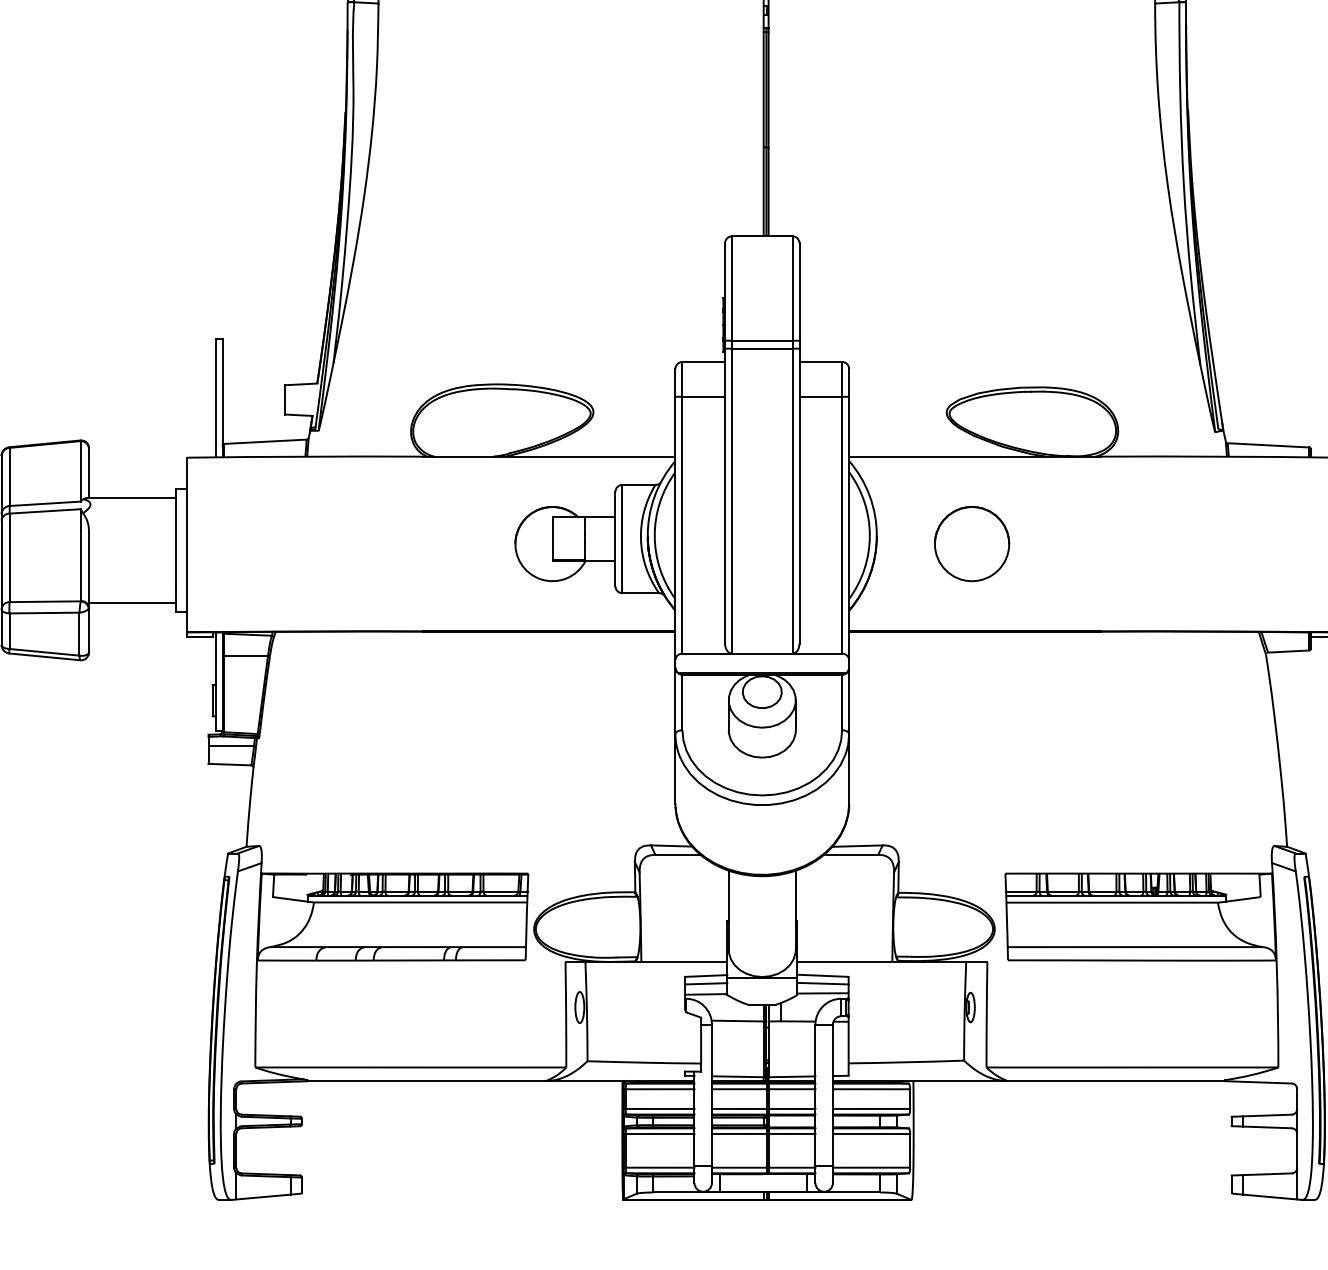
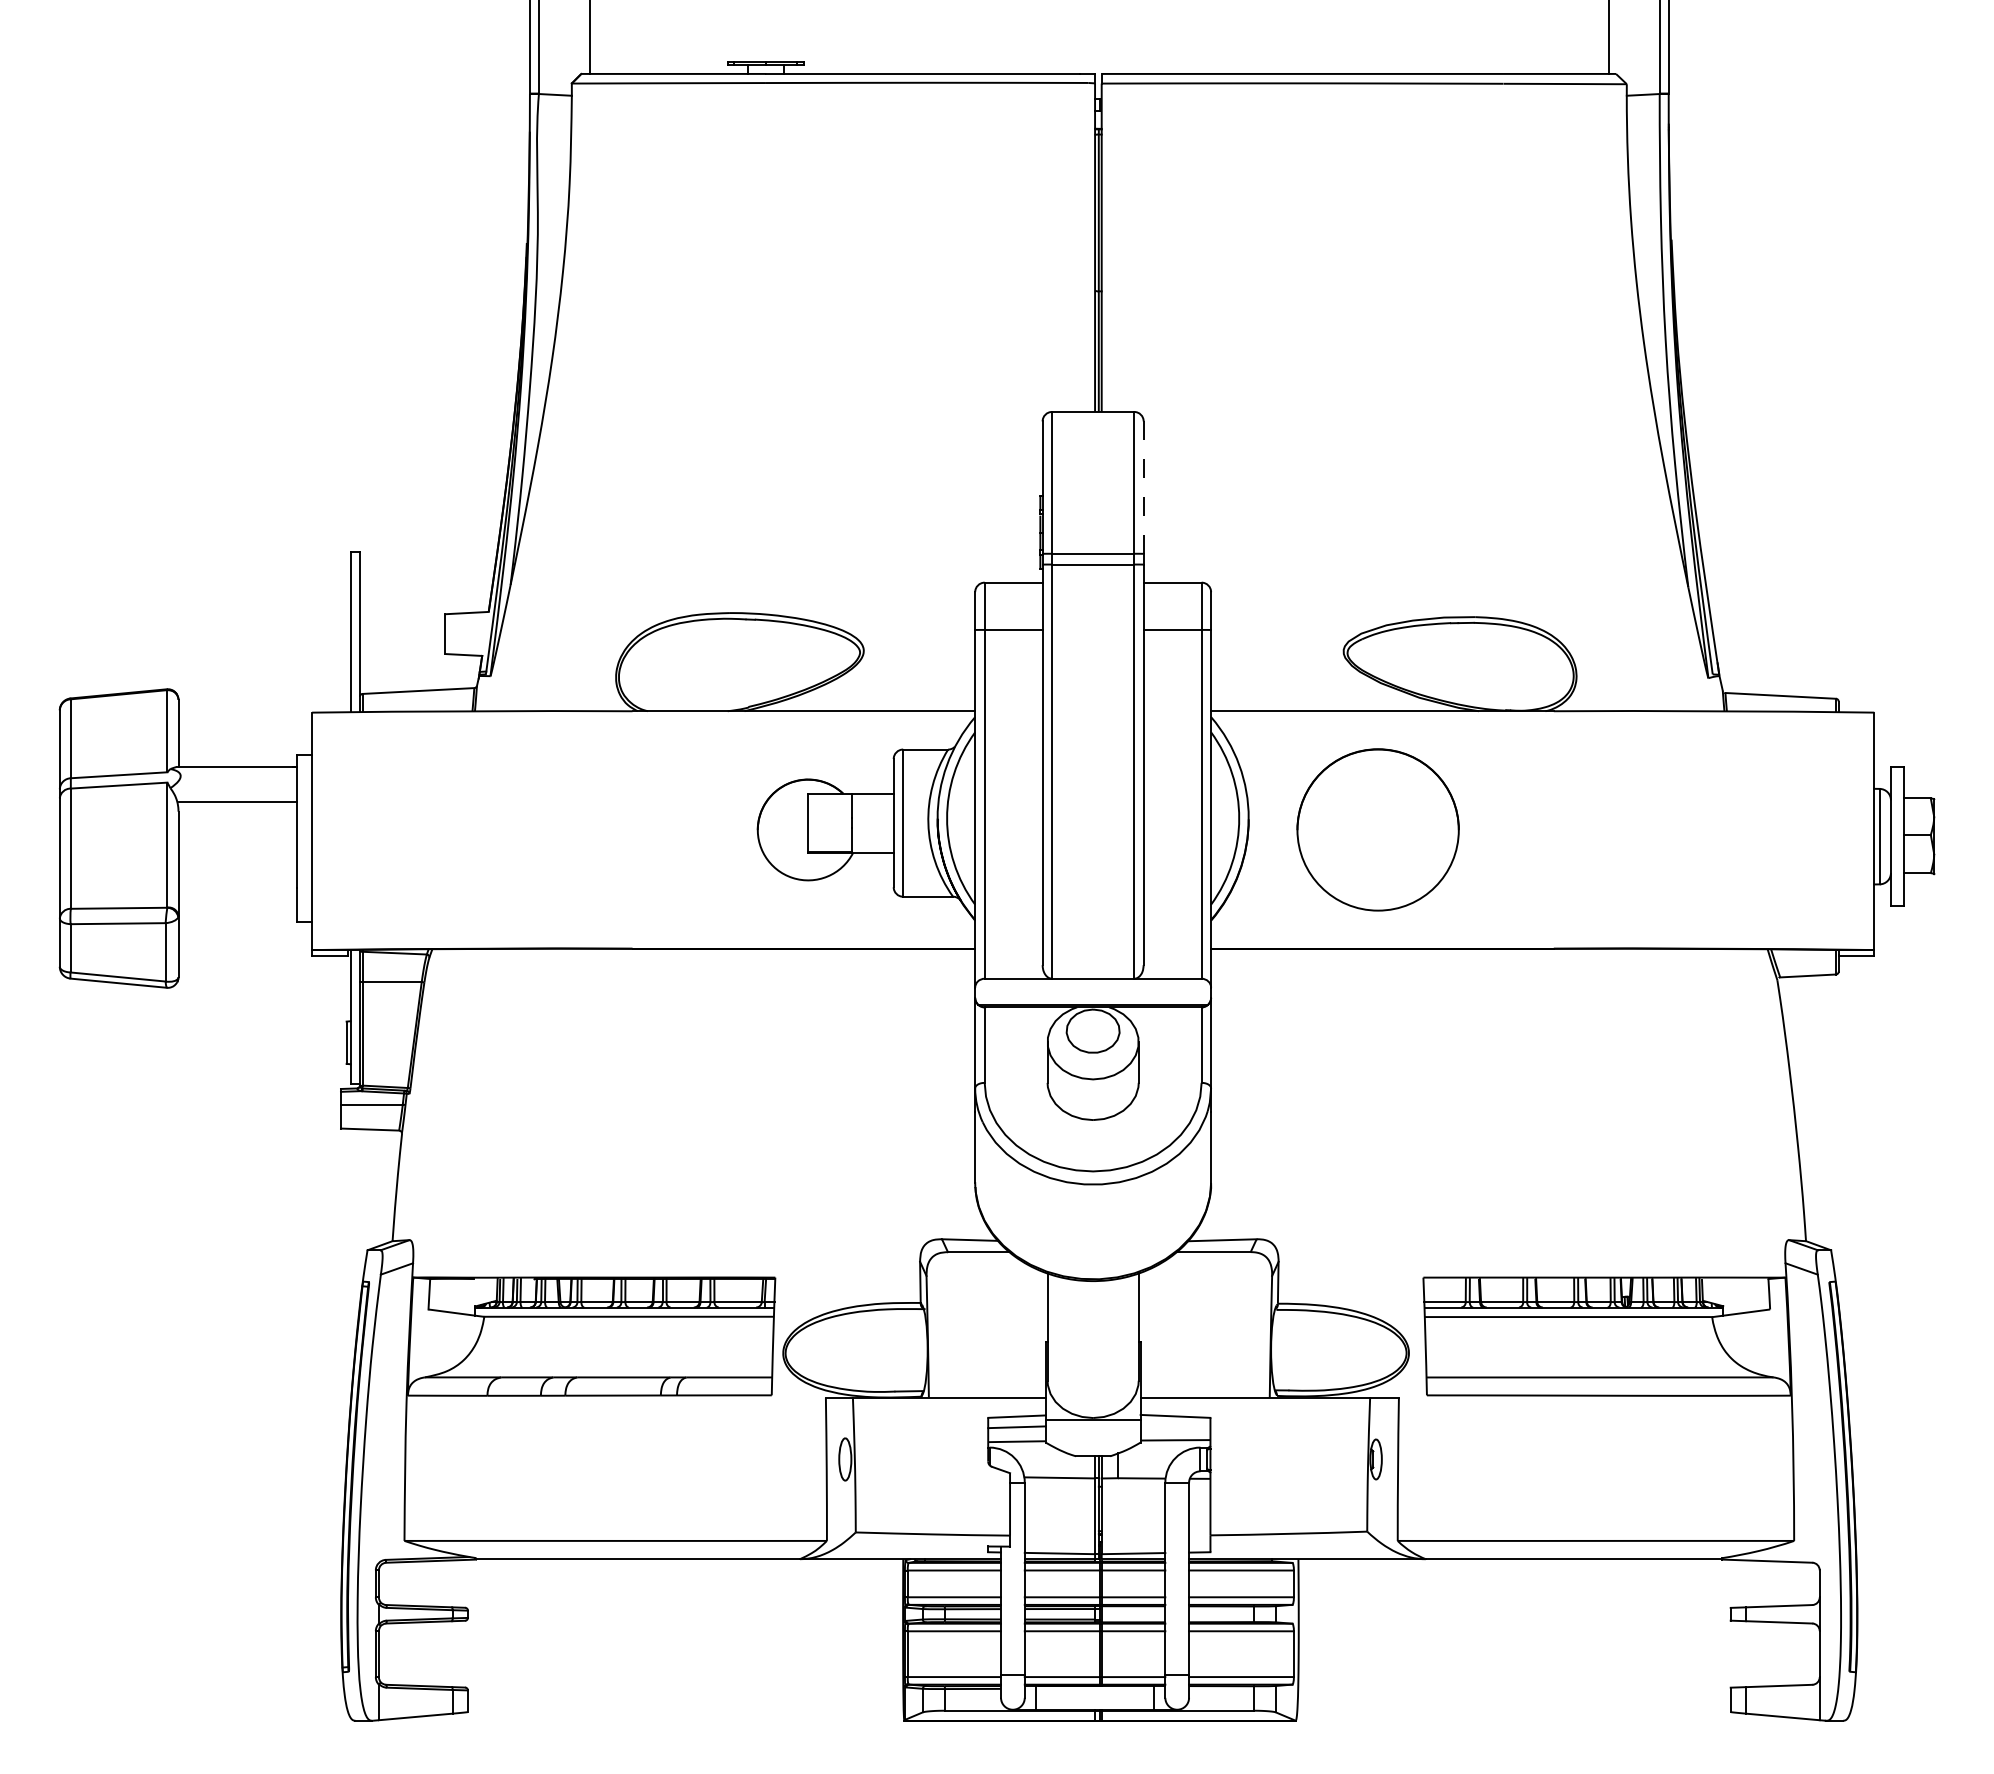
line: (799, 292) -> (1143, 488), solid -> dashed
part: (971, 543) -> (1377, 829), size x1.6
line: (132, 602) -> (237, 801), moved
line: (822, 983) -> (1175, 1427), removed

